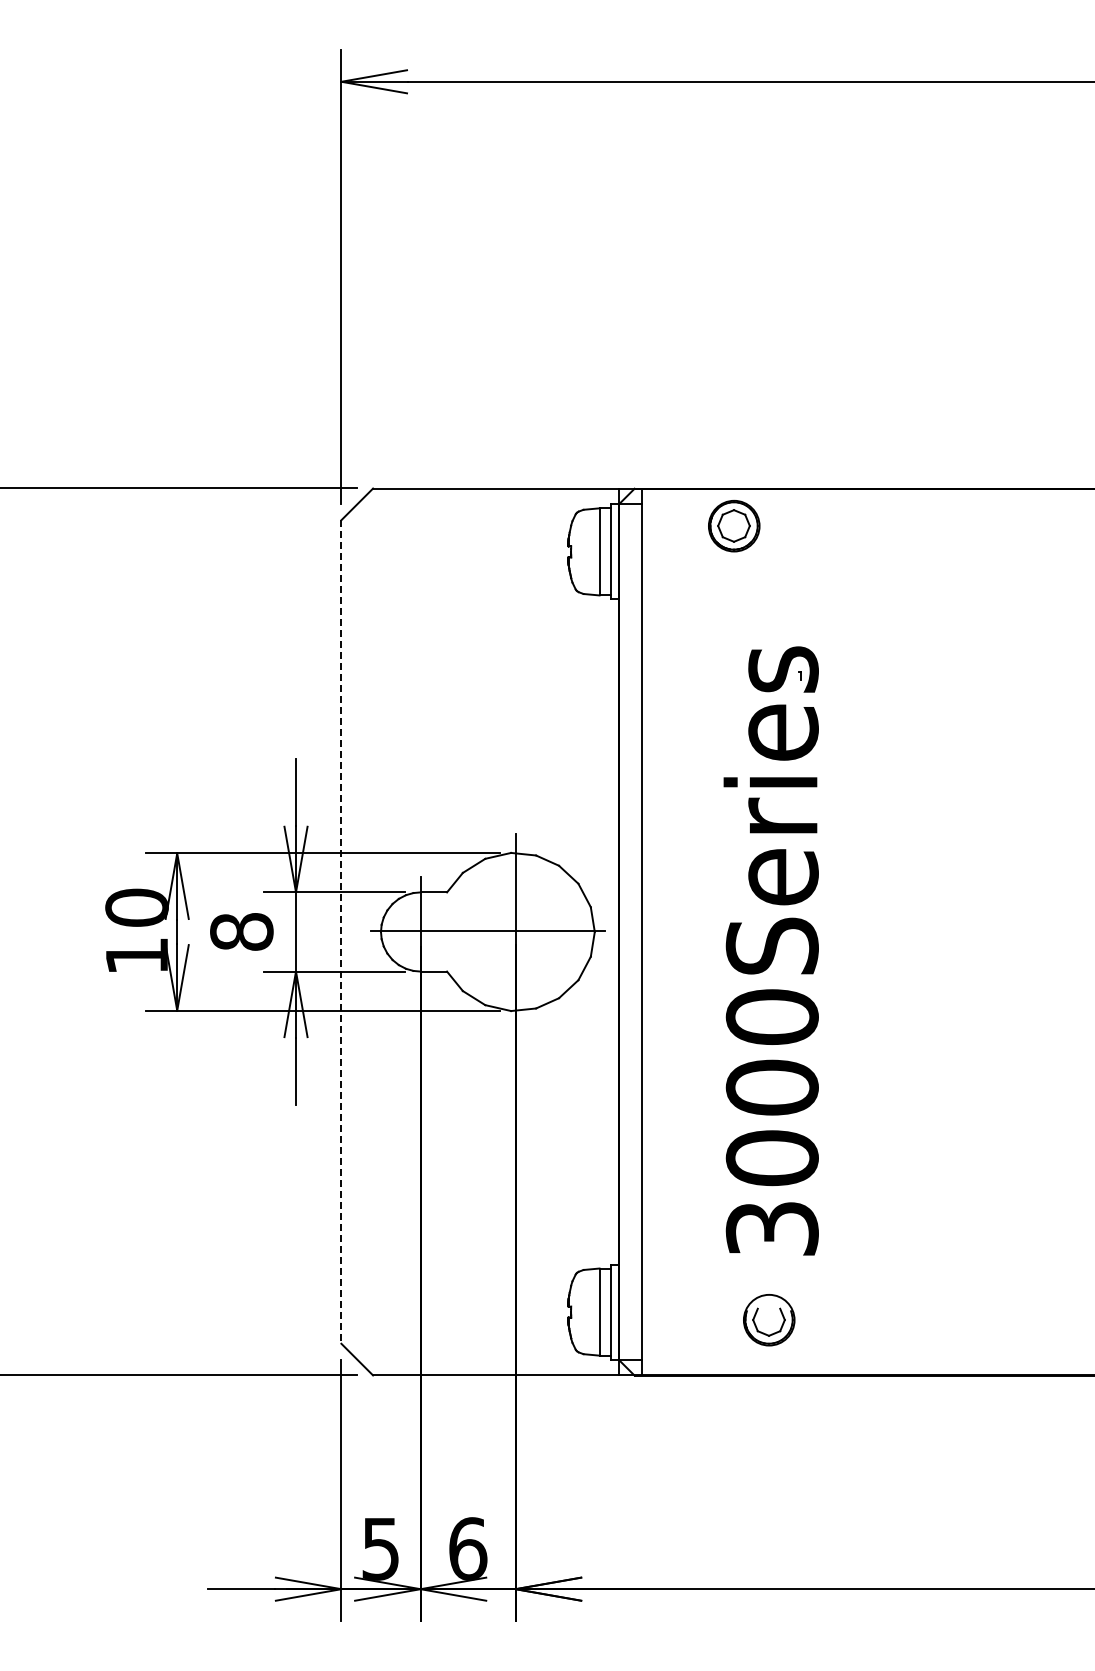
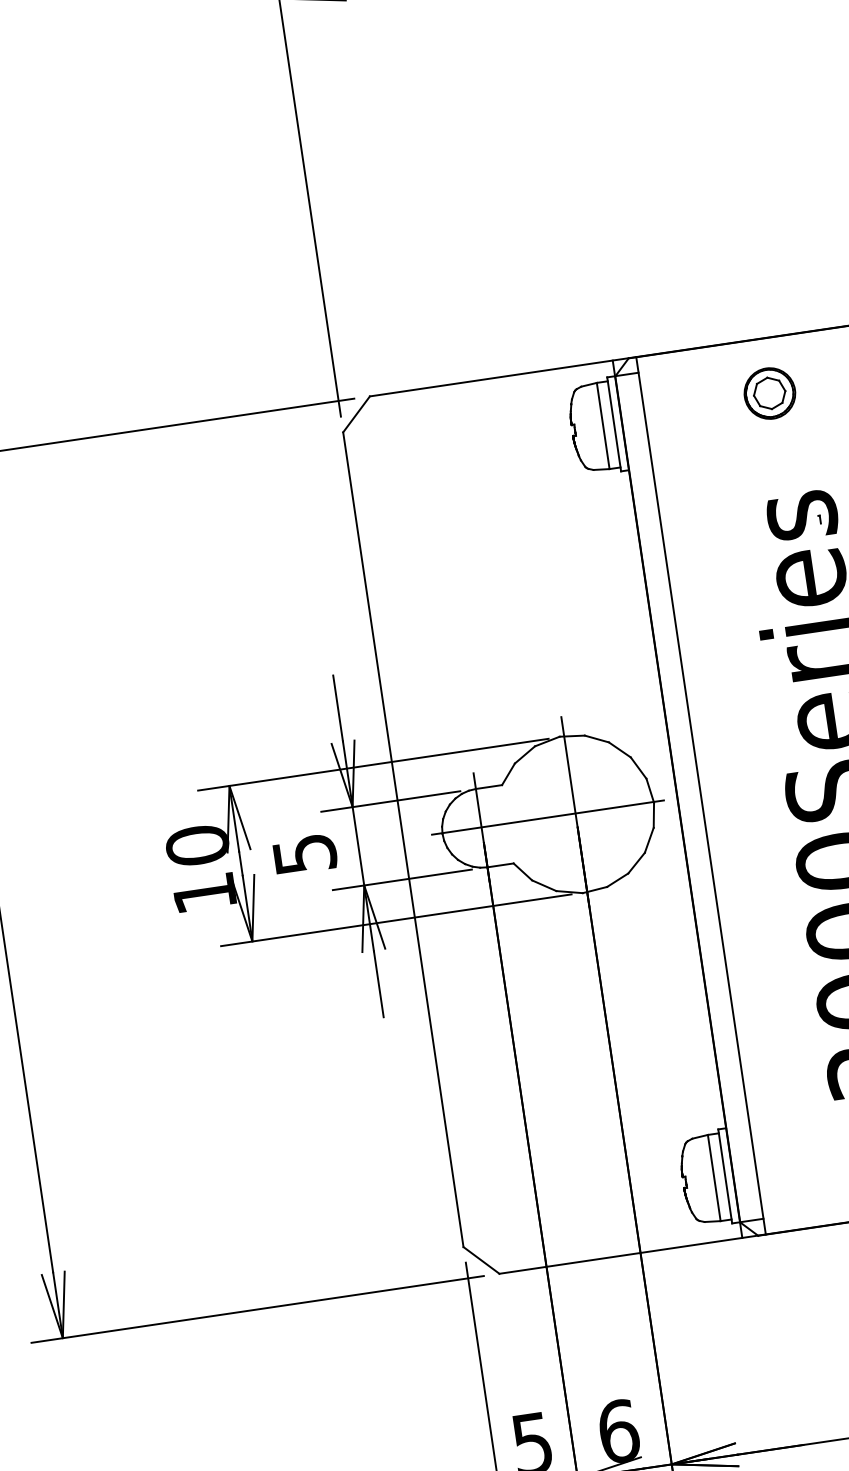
part: (734, 525) -> (770, 392), moved
text: (241, 931) -> (304, 853), 8 -> 5
line: (341, 931) -> (403, 839), dashed -> solid

